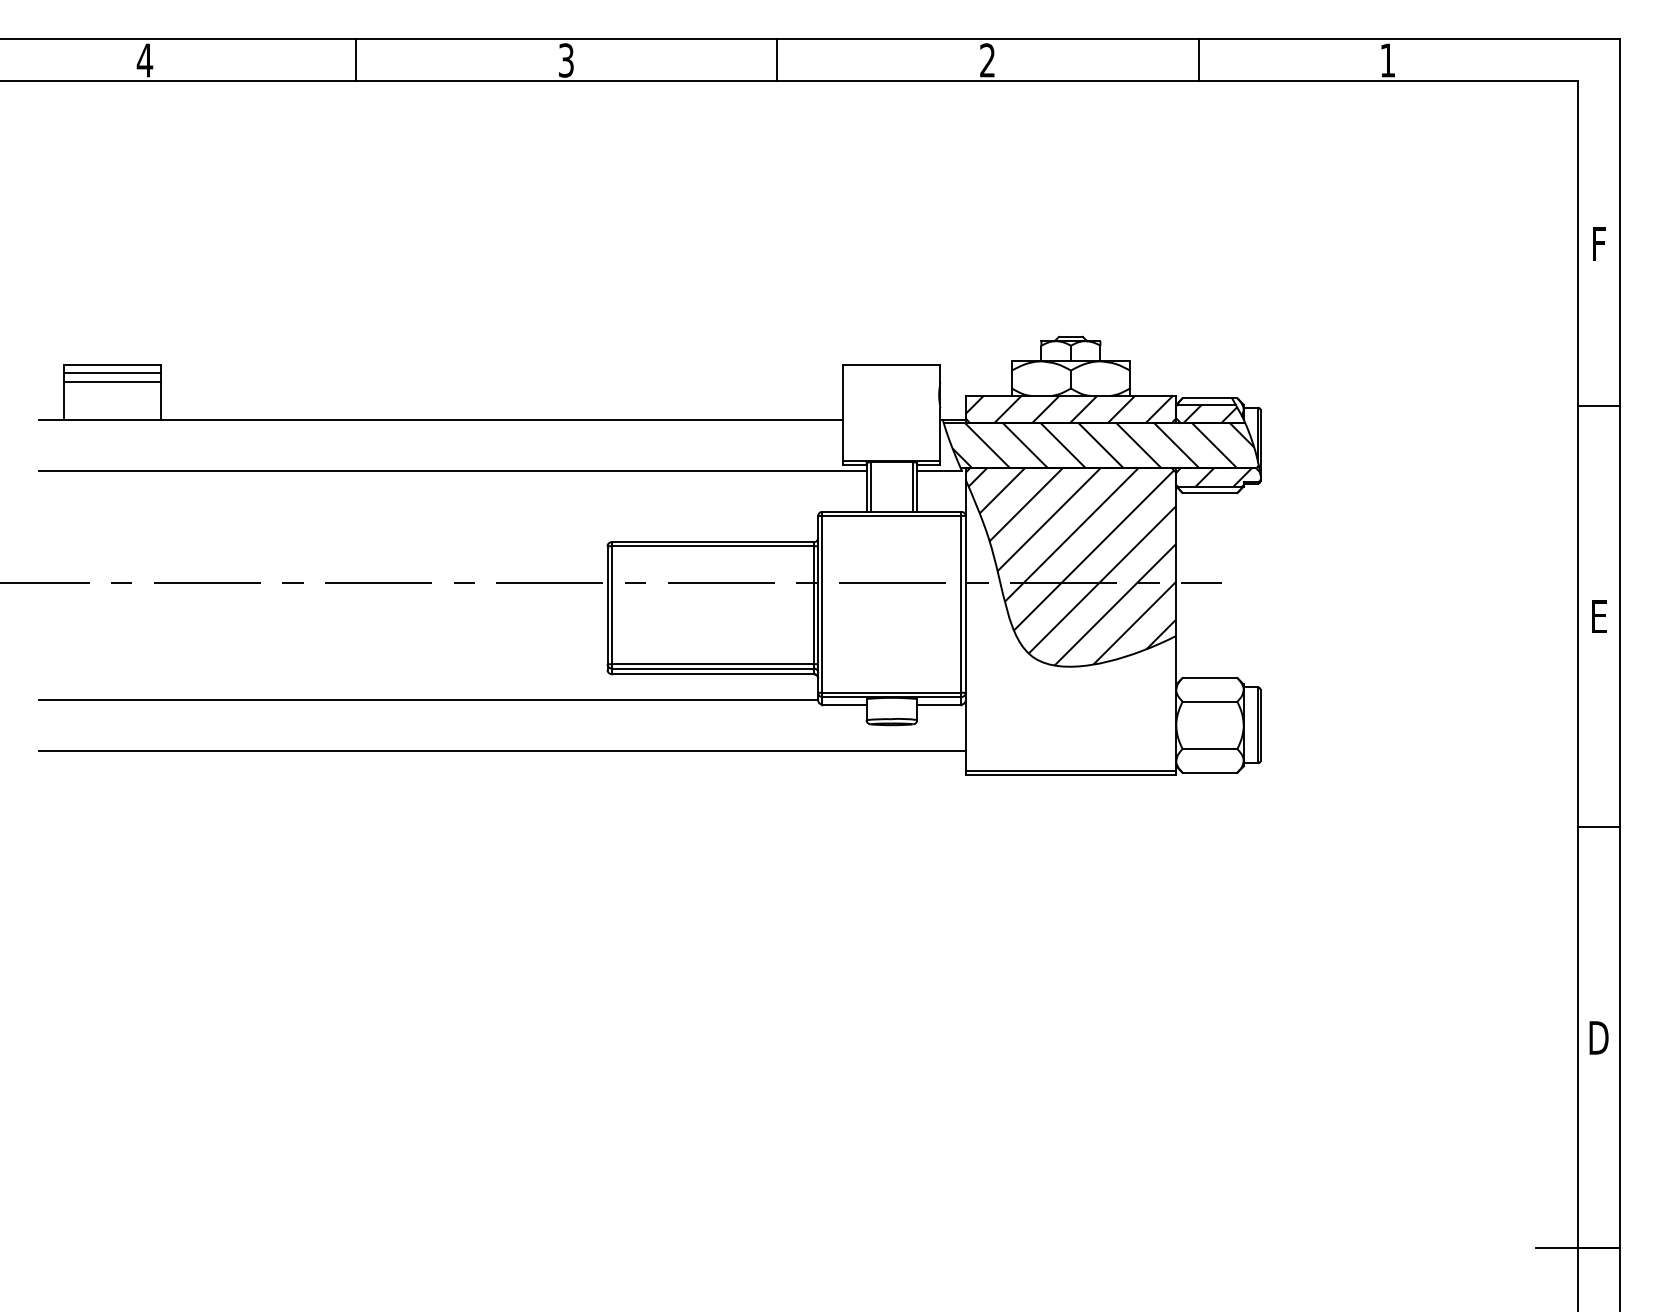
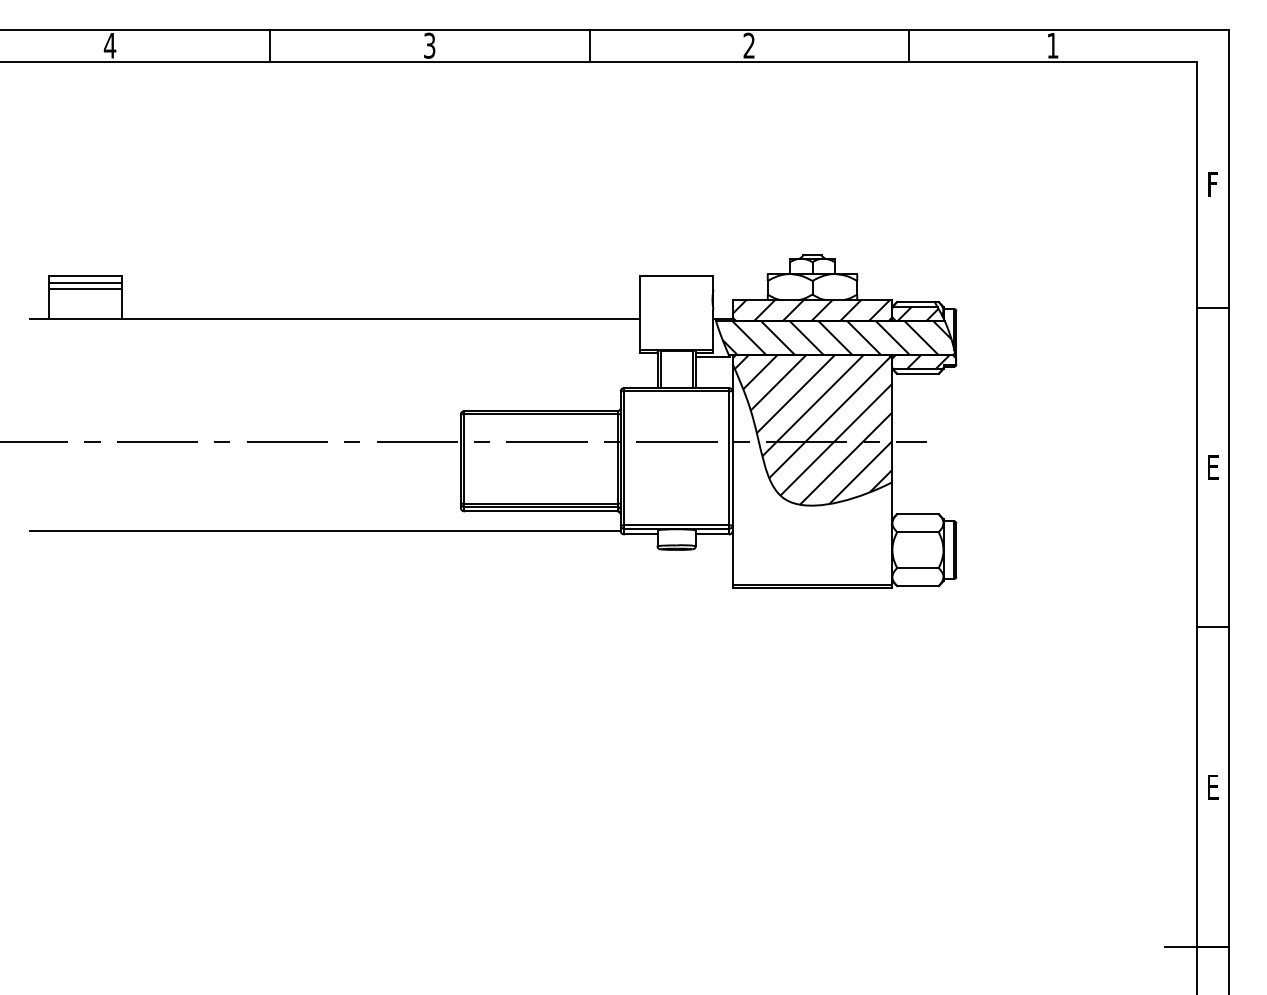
line: (452, 471) -> (343, 357), removed
line: (501, 750) -> (380, 569), removed
text: (1599, 1036) -> (1213, 786), D -> E

